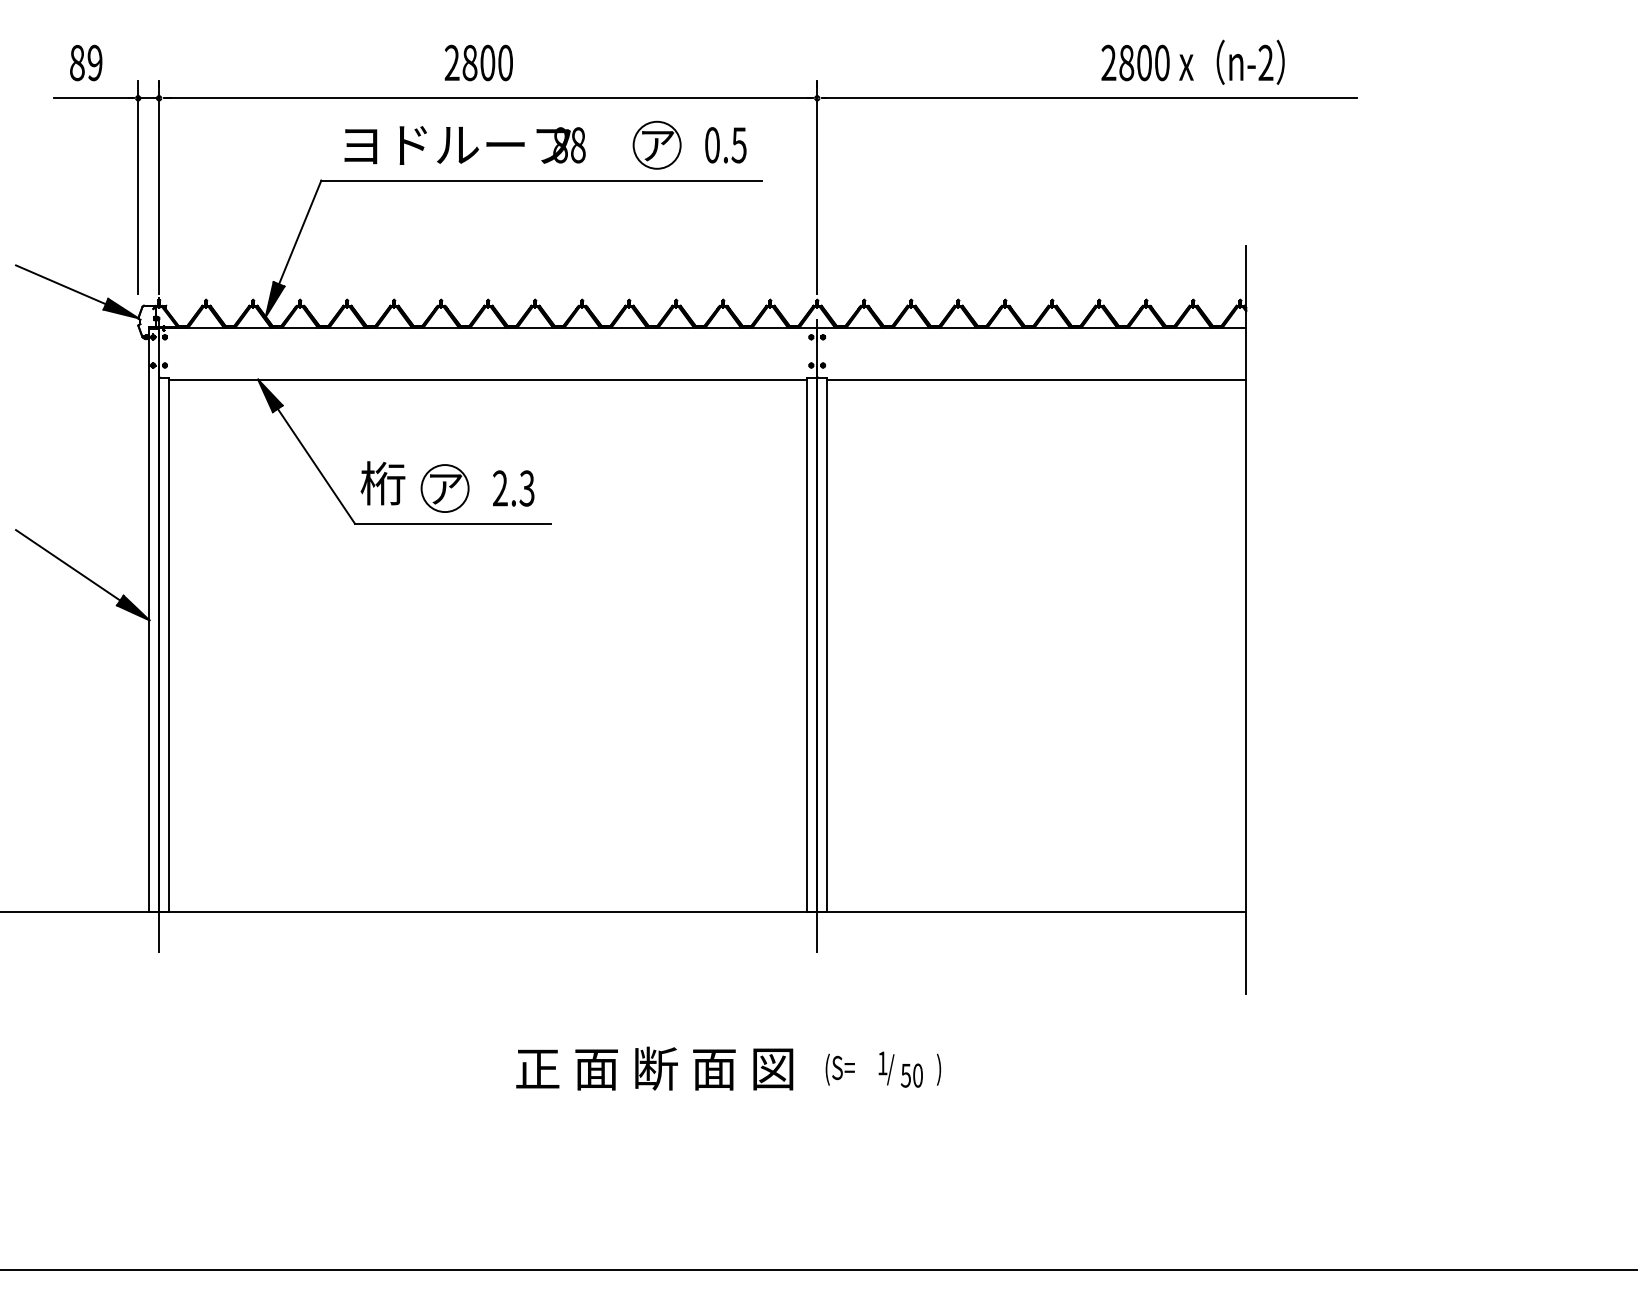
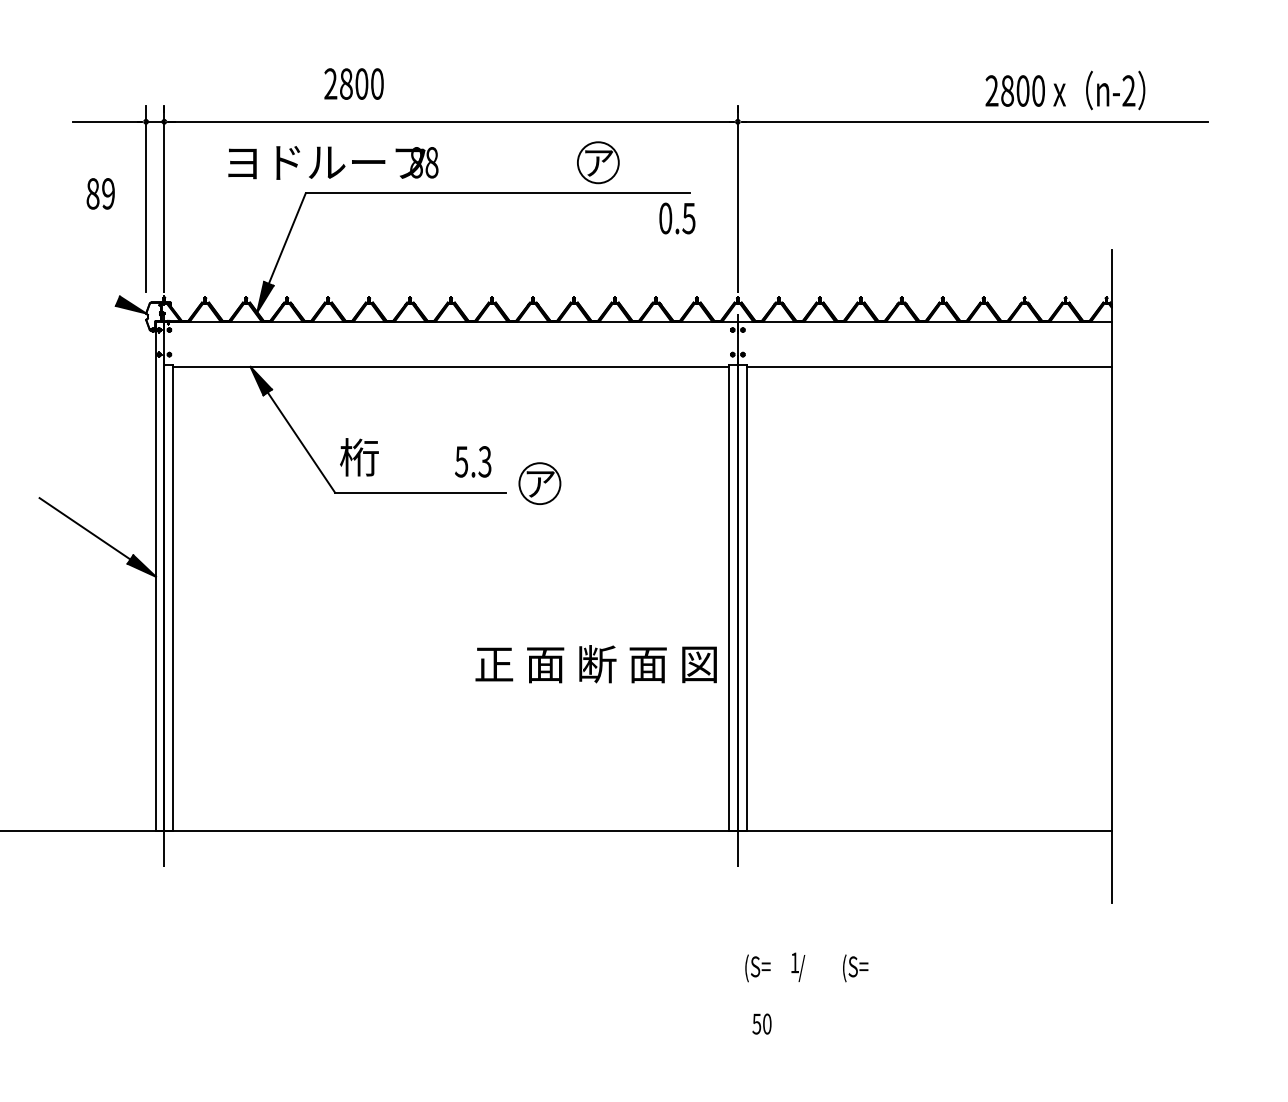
text: (86, 62) -> (101, 193), moved
text: (478, 62) -> (353, 83), moved
text: (464, 145) -> (332, 162), moved
text: (725, 145) -> (677, 218), moved
line: (60, 284) -> (78, 284), removed
part: (444, 488) -> (539, 483), moved
text: (499, 488) -> (460, 461), 2.3 -> 5.3
text: (654, 1068) -> (596, 664), moved
text: (951, 1069) -> (854, 968), ) -> (S=
text: (911, 1075) -> (761, 1023), moved

